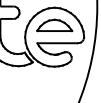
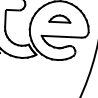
part: (54, 25) -> (59, 18), size x0.6

